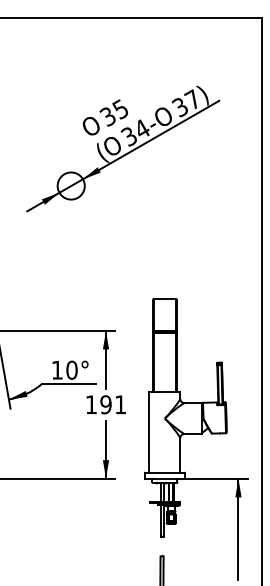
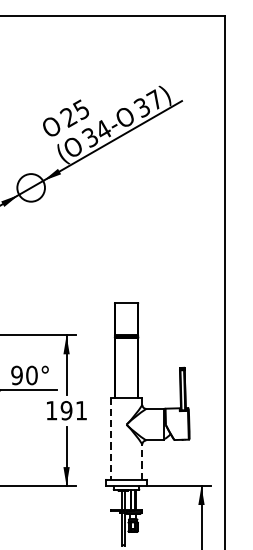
text: (107, 116) -> (68, 117), 35 -> 25
text: (57, 369) -> (17, 374), 10° -> 90°
line: (149, 432) -> (110, 438), solid -> dashed
line: (180, 454) -> (142, 461), solid -> dashed

